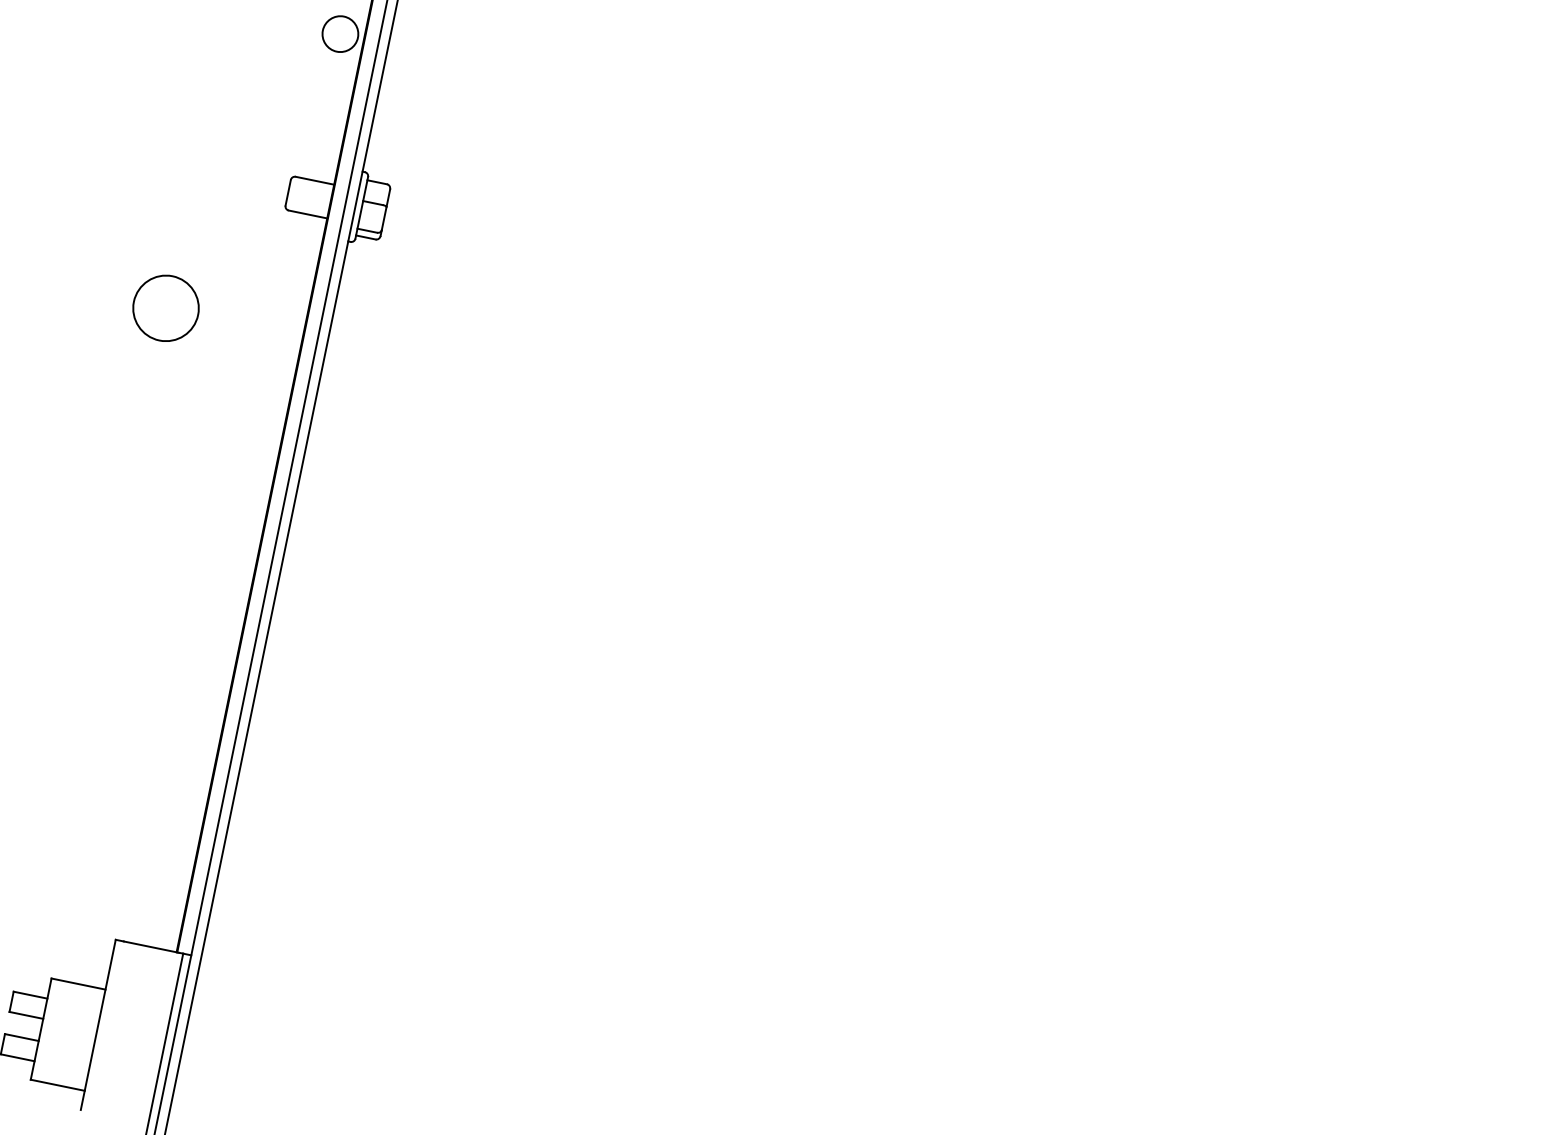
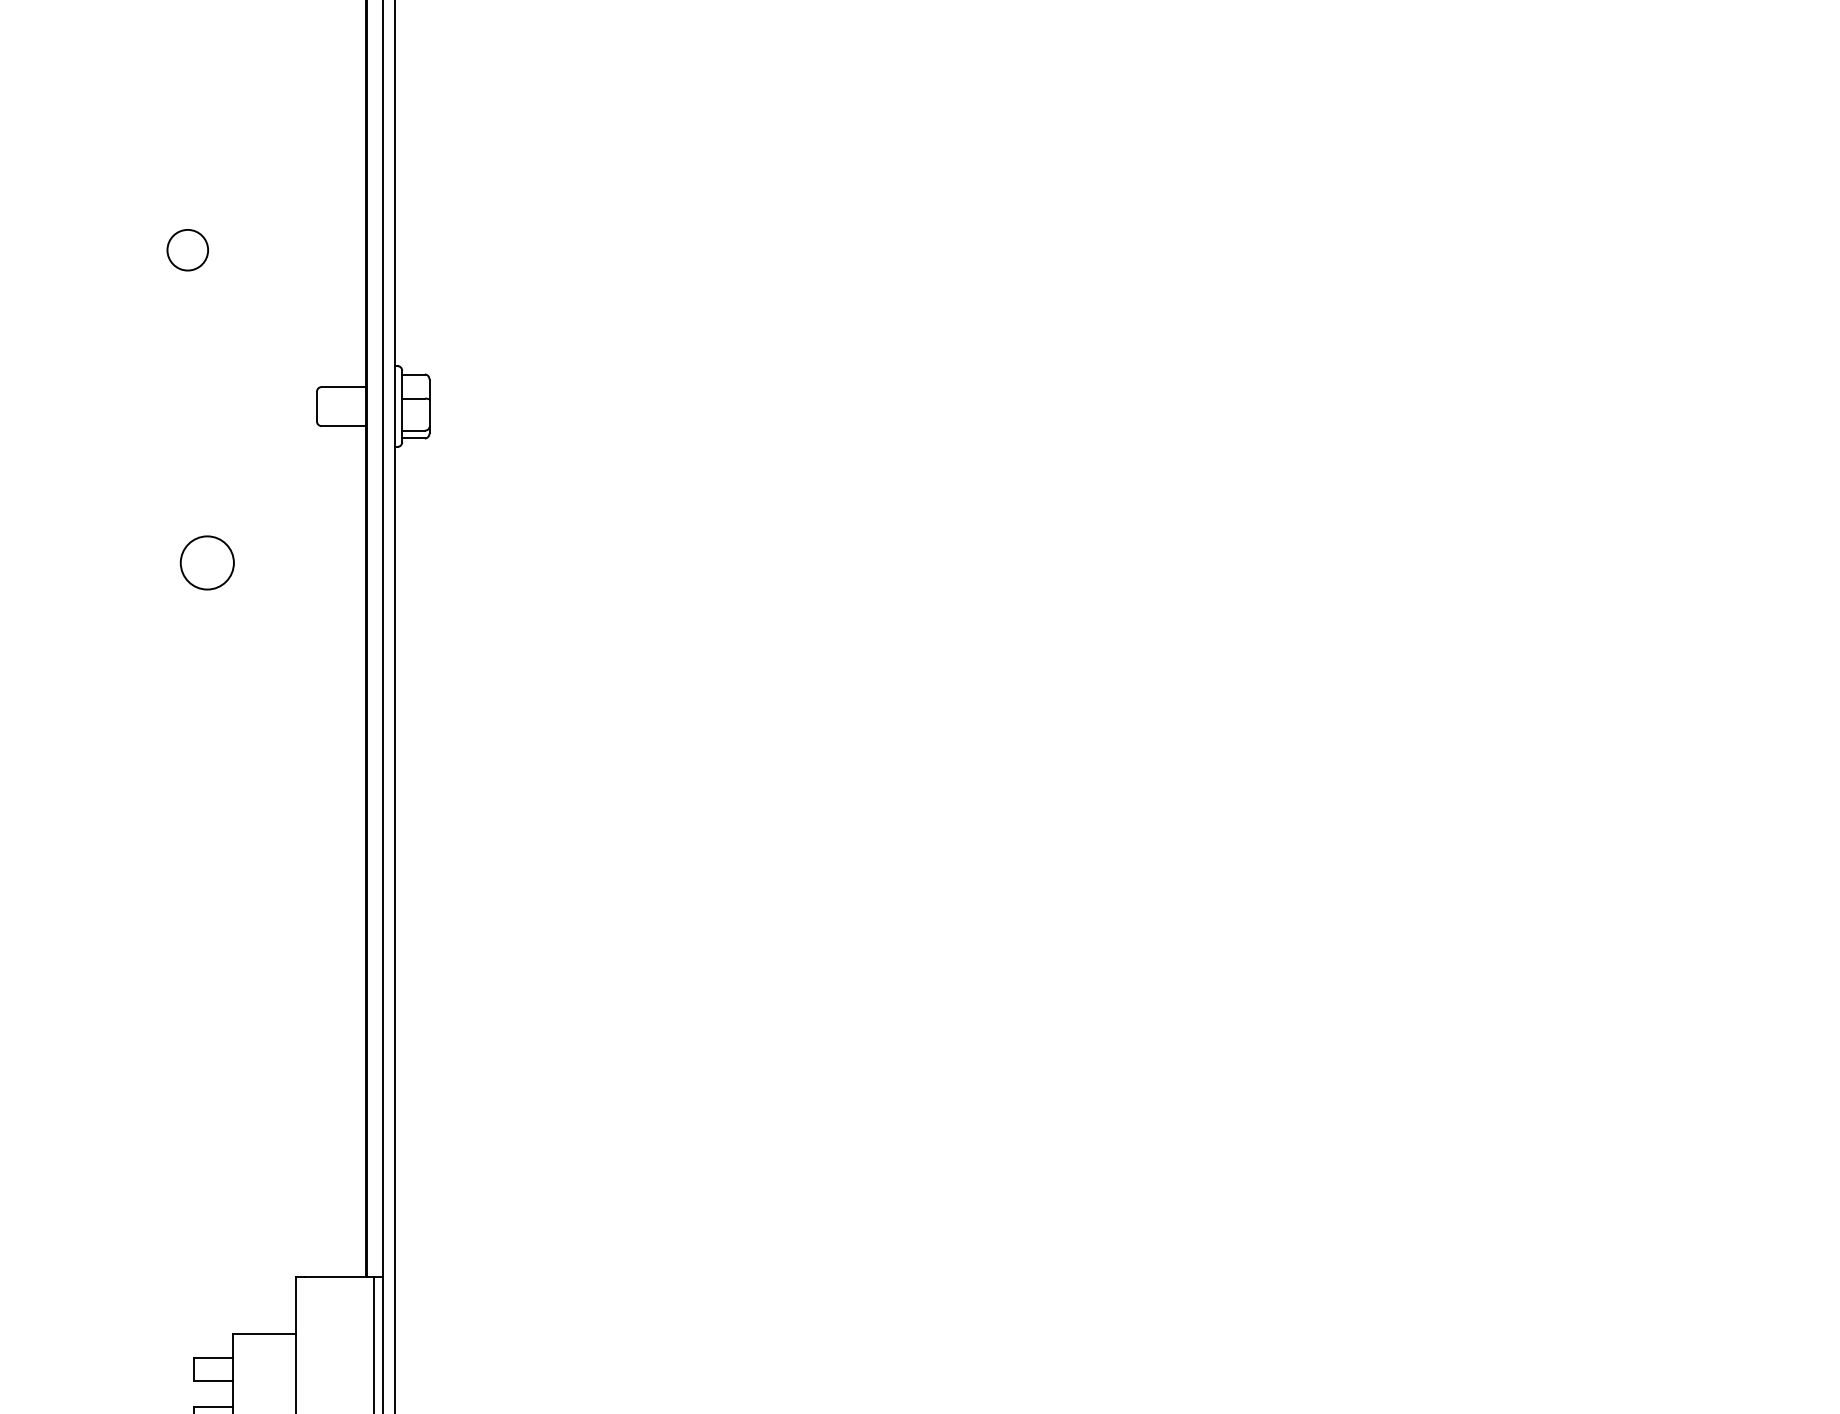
circle: (340, 34) -> (187, 250), moved
circle: (165, 307) -> (206, 562), size x0.71

